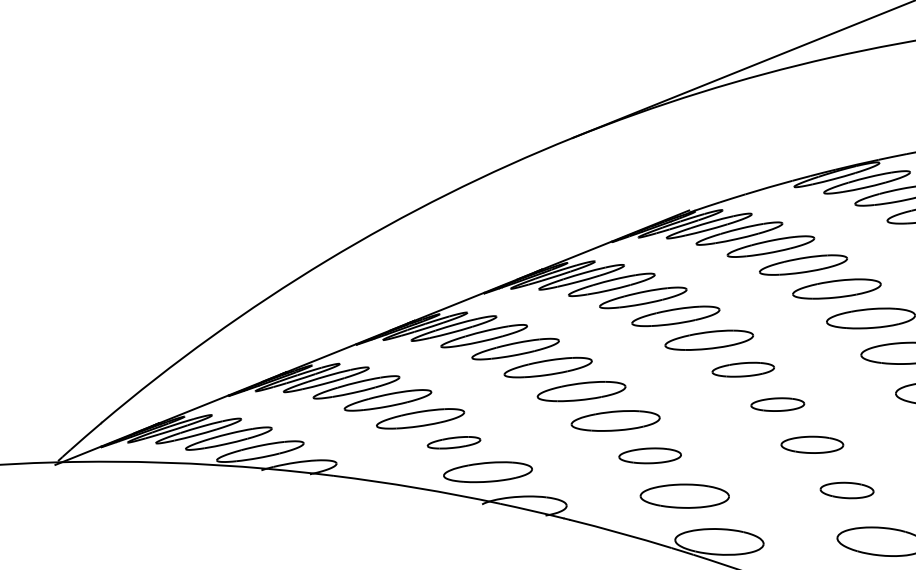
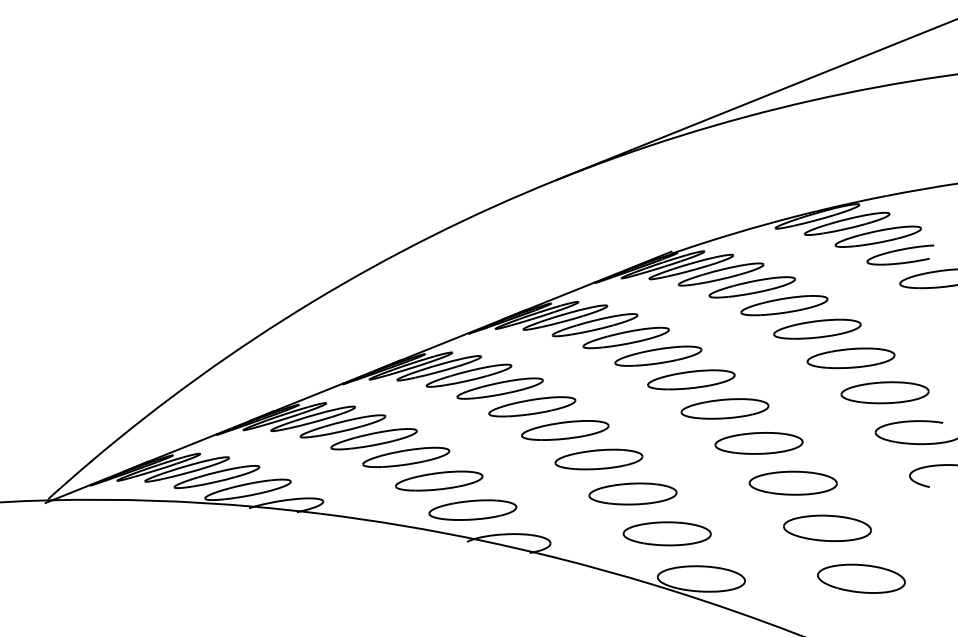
part: (742, 369) -> (724, 408), size x1.43
part: (777, 404) -> (758, 443), size x1.67
part: (454, 442) -> (439, 480), size x1.67
part: (811, 444) -> (792, 482), size x1.43
part: (649, 455) -> (632, 493), size x1.43
part: (847, 489) -> (827, 527), size x1.67

